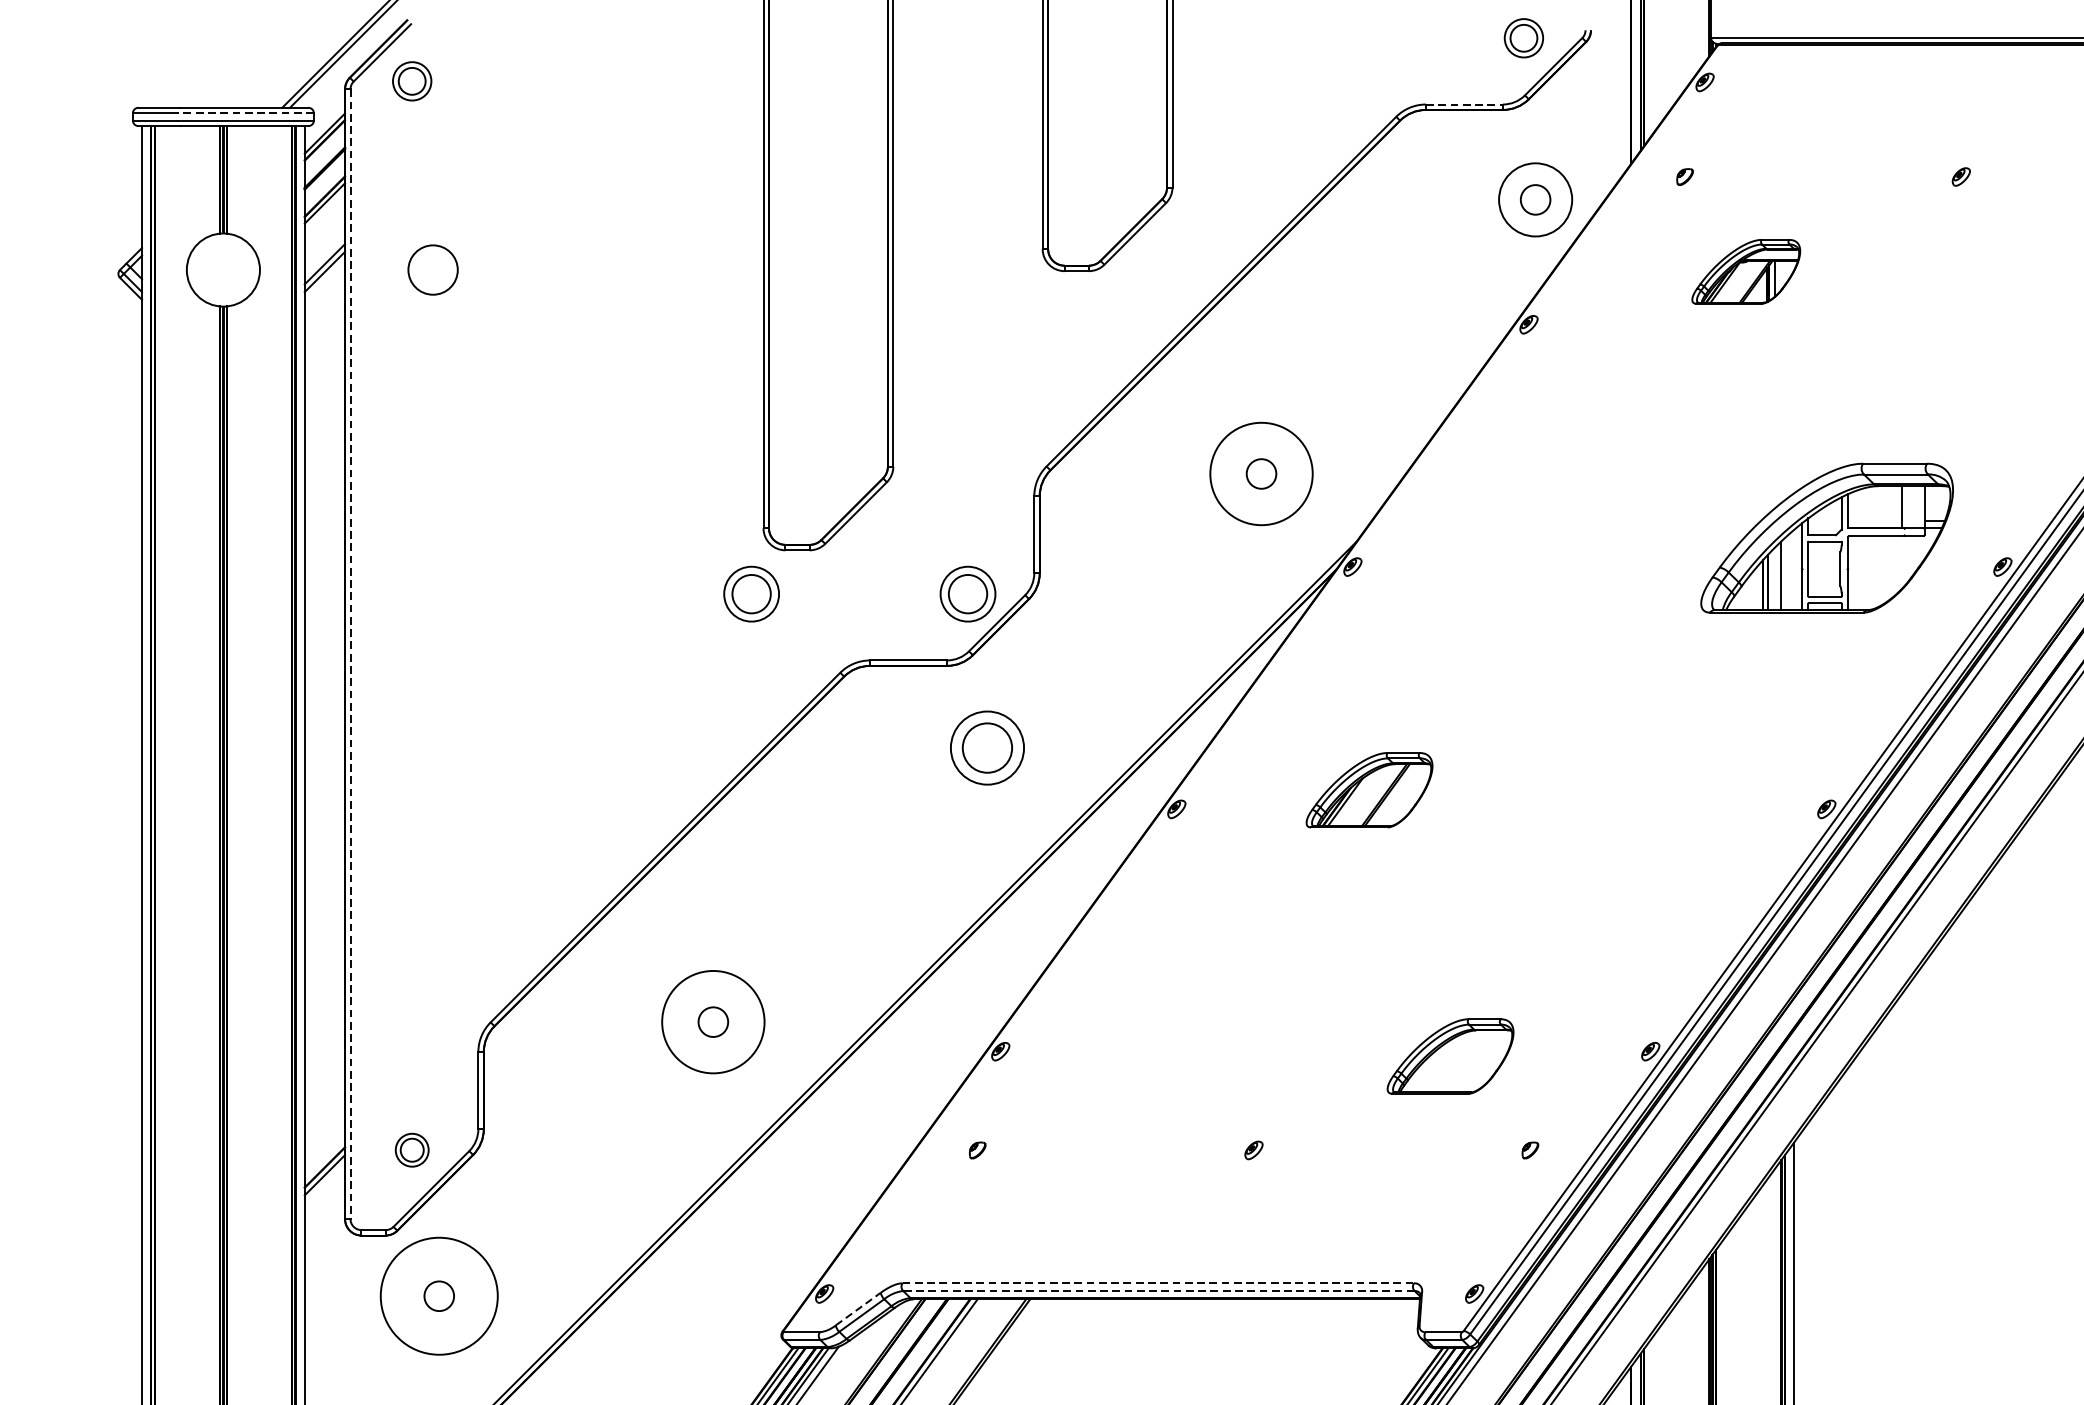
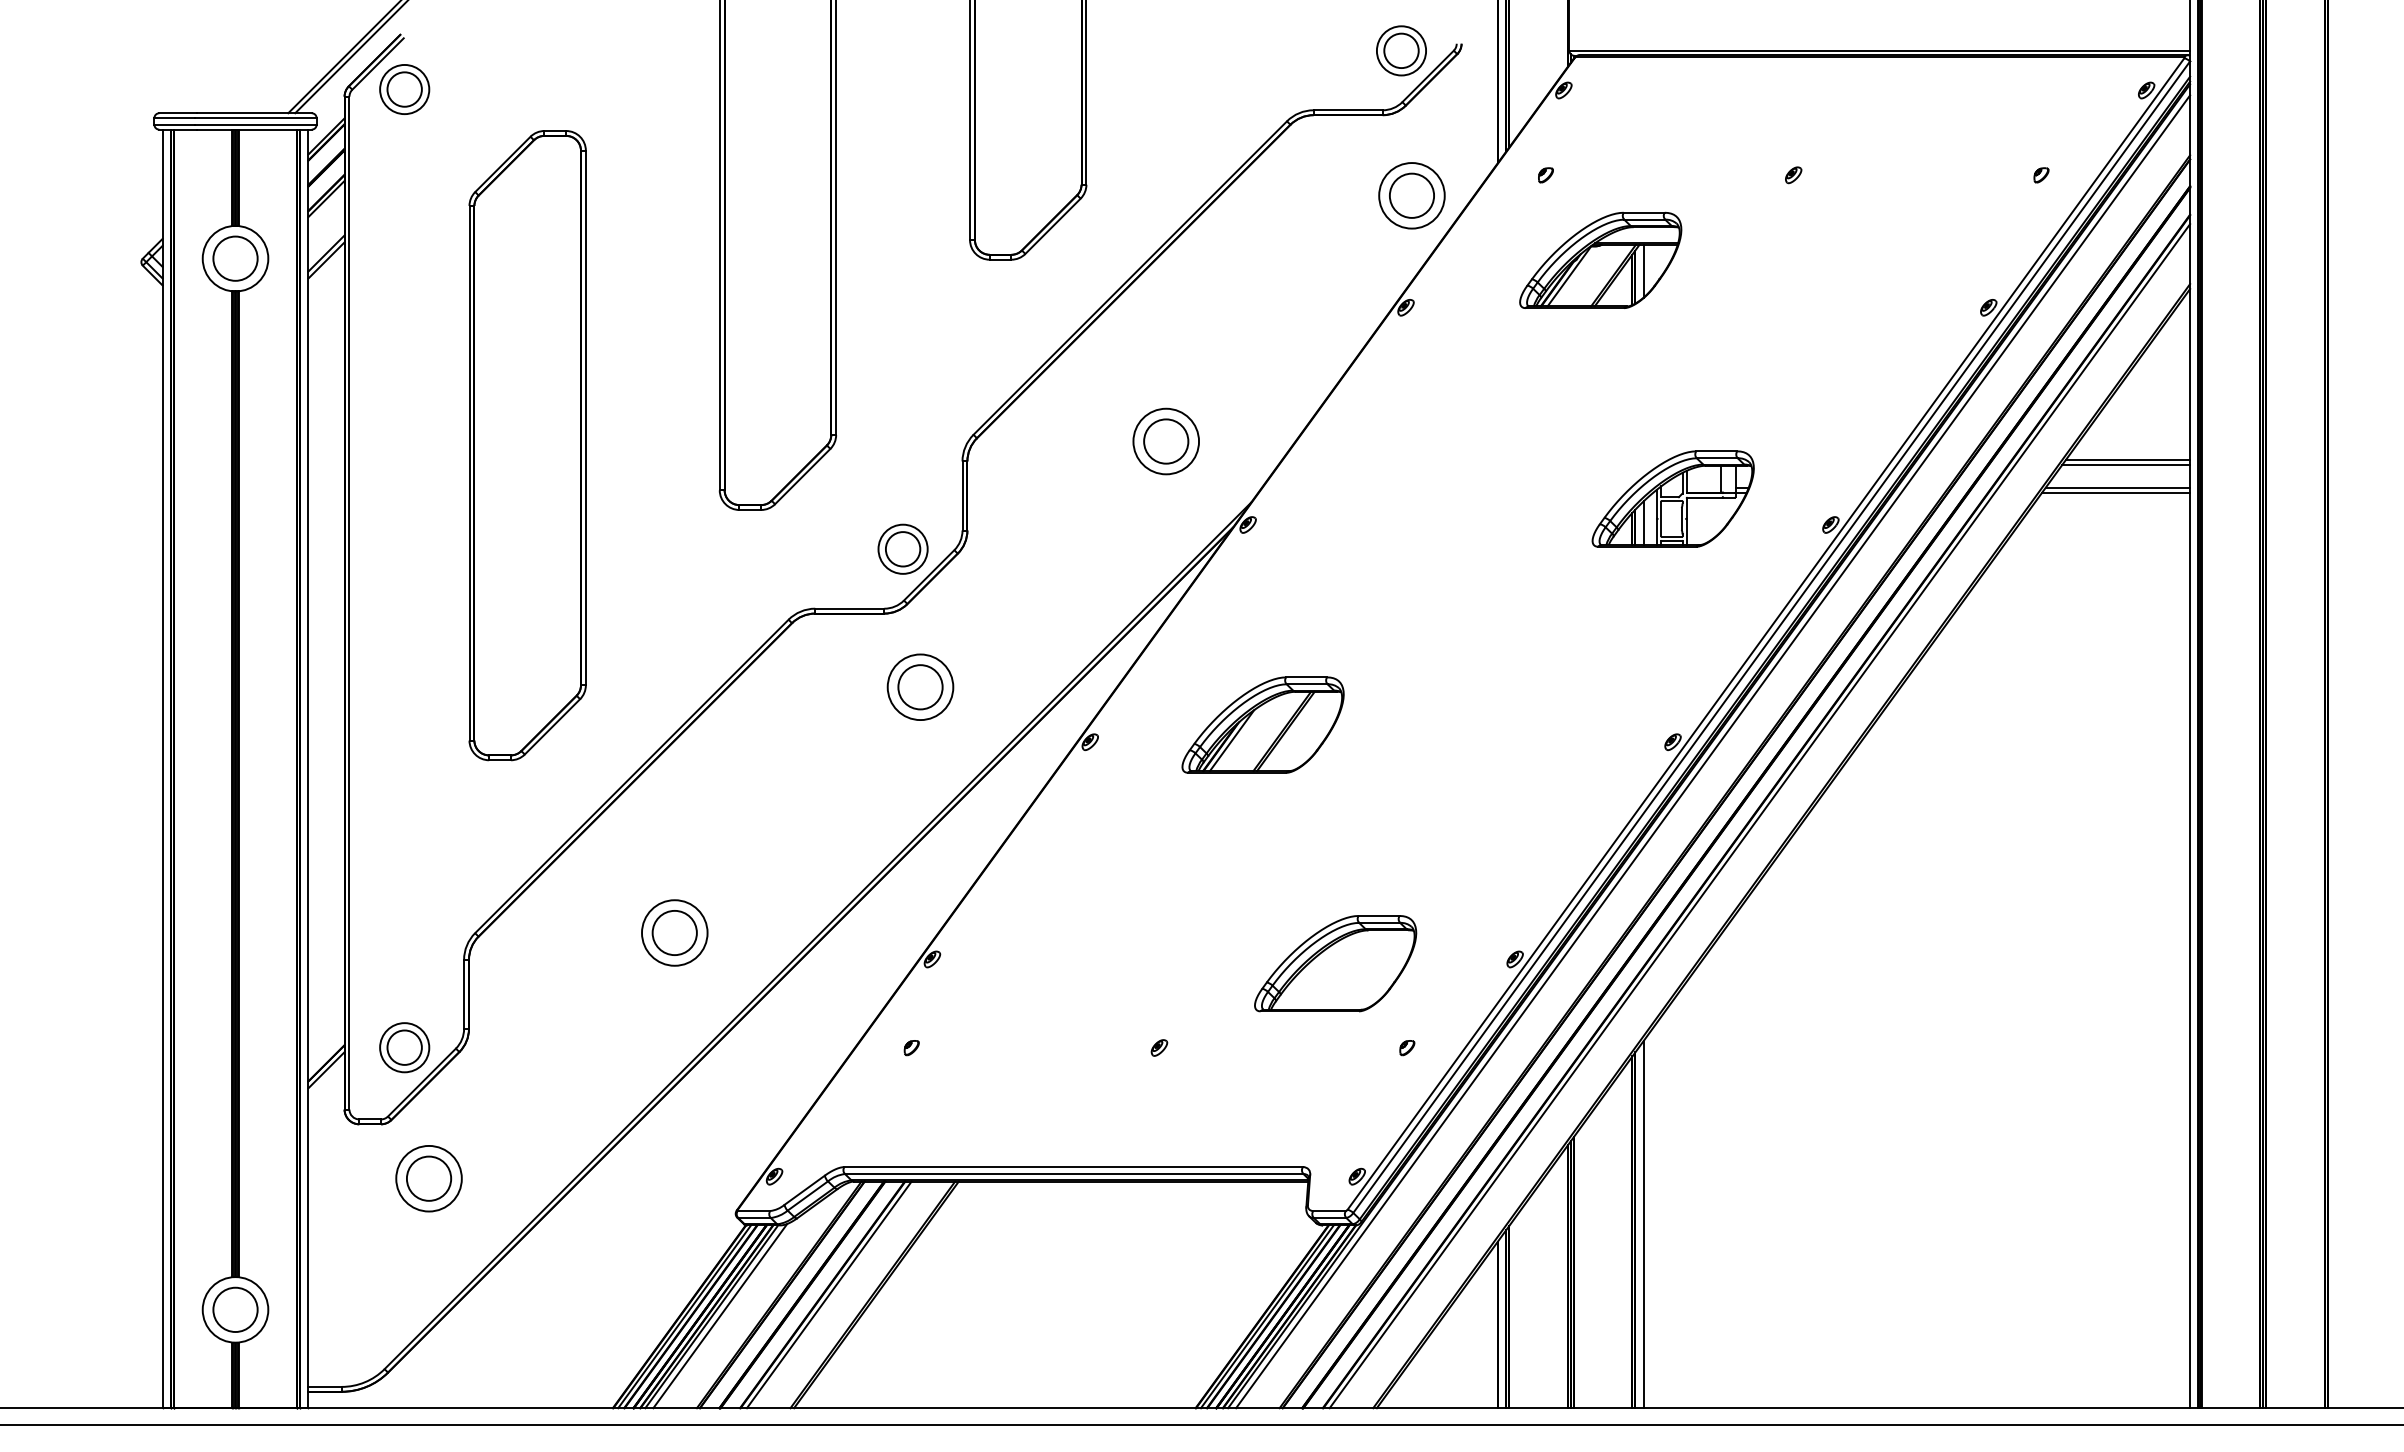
part: (1523, 37) -> (1401, 50), size x1.43
part: (411, 81) -> (404, 89), size x1.43
line: (1464, 104) -> (1348, 110), dashed -> solid
line: (245, 113) -> (255, 118), dashed -> solid
circle: (1535, 199) -> (1411, 195), size x1.67
circle: (433, 269) -> (235, 258), moved
part: (1745, 270) -> (1600, 259), size x1.67
circle: (1261, 473) -> (1166, 441), size x0.71
circle: (1261, 473) -> (1166, 441), size x1.67
part: (549, 478) -> (527, 445), added
part: (1826, 537) -> (1672, 498), size x0.71
part: (750, 593) -> (708, 548), removed
line: (350, 654) -> (349, 603), dashed -> solid
part: (1368, 789) -> (1262, 724), size x1.43
circle: (713, 1021) -> (674, 932), size x0.71
circle: (713, 1021) -> (674, 932), size x1.67
part: (1450, 1056) -> (1335, 963), size x1.43
part: (411, 1149) -> (404, 1047), size x1.67
line: (1159, 1283) -> (1074, 1167), dashed -> solid
line: (1158, 1291) -> (1073, 1174), dashed -> solid
circle: (438, 1295) -> (428, 1178), size x0.62
circle: (438, 1295) -> (428, 1178), size x1.67
line: (858, 1309) -> (804, 1190), dashed -> solid

